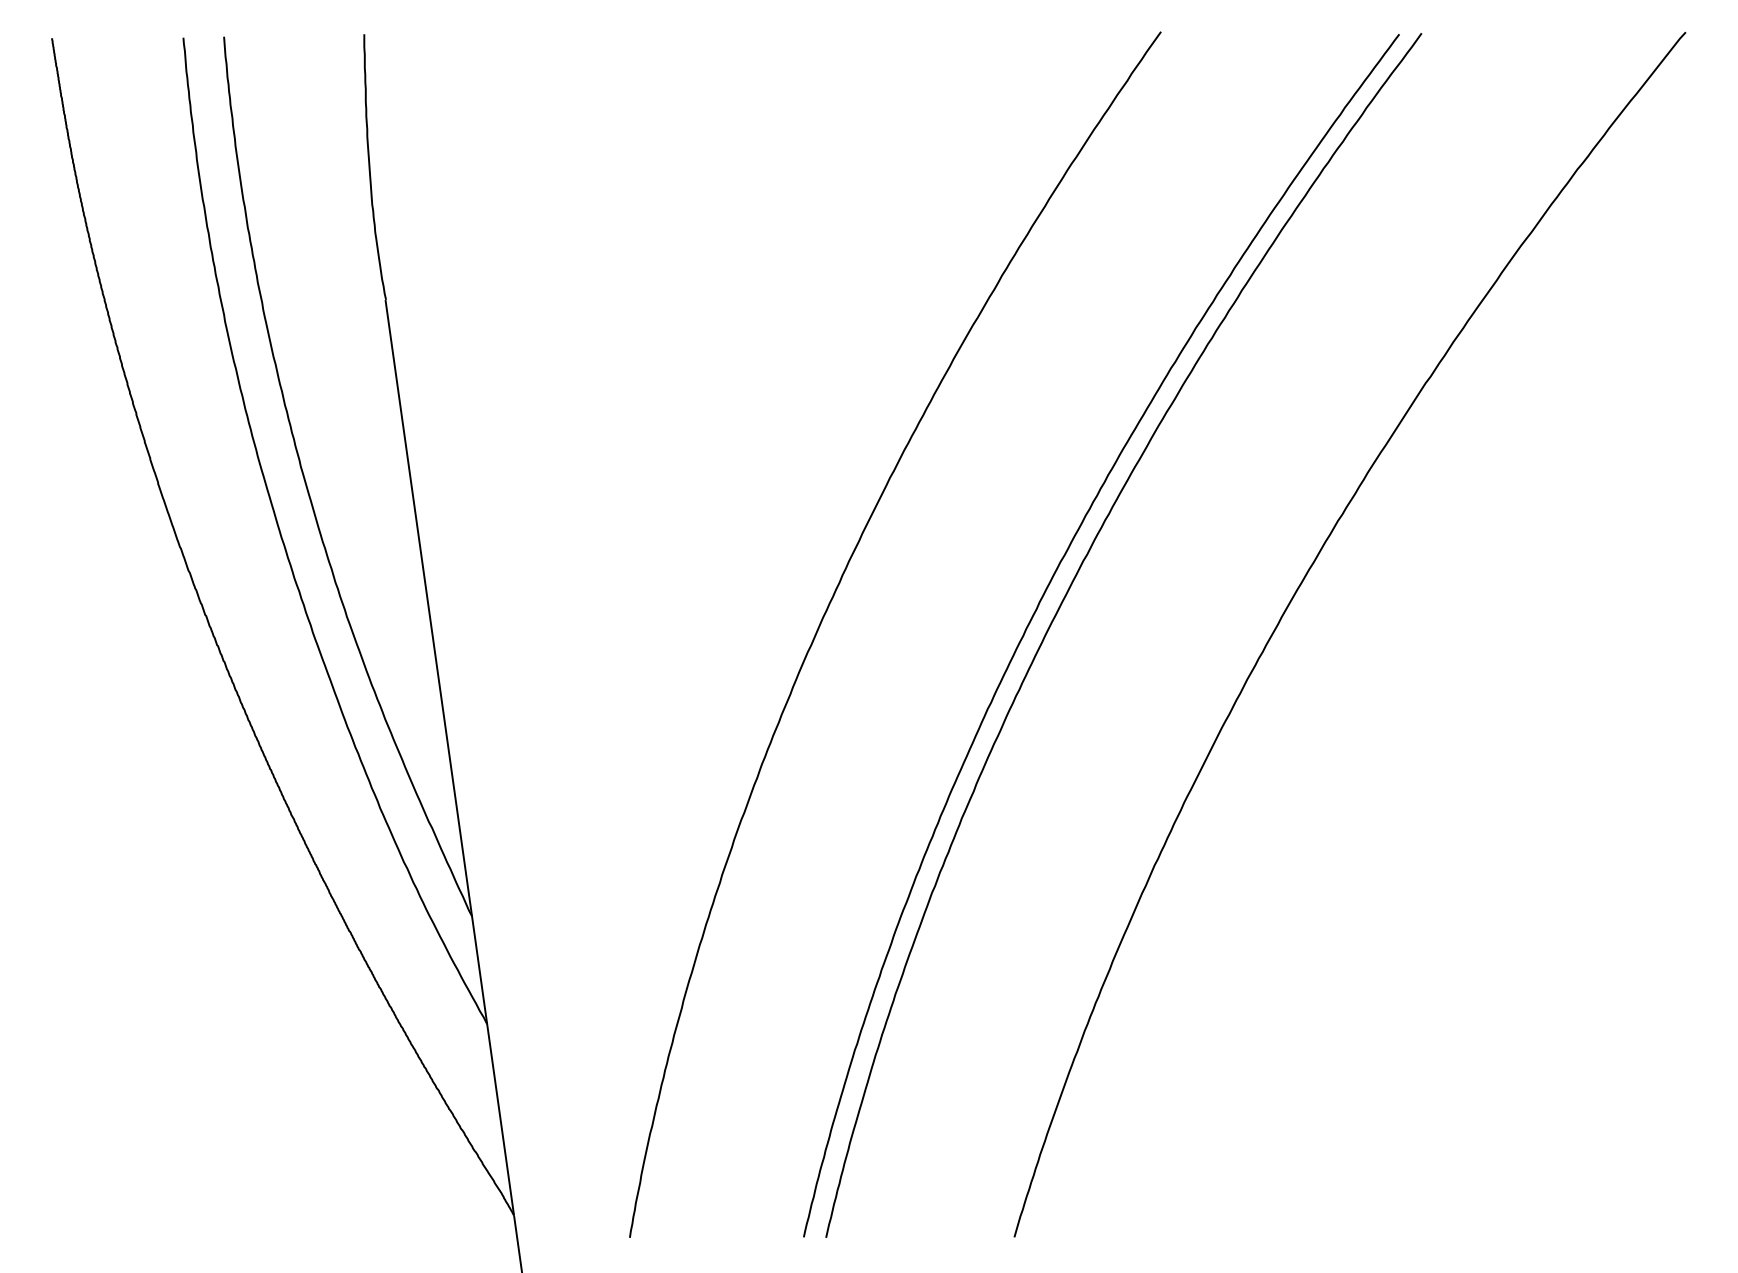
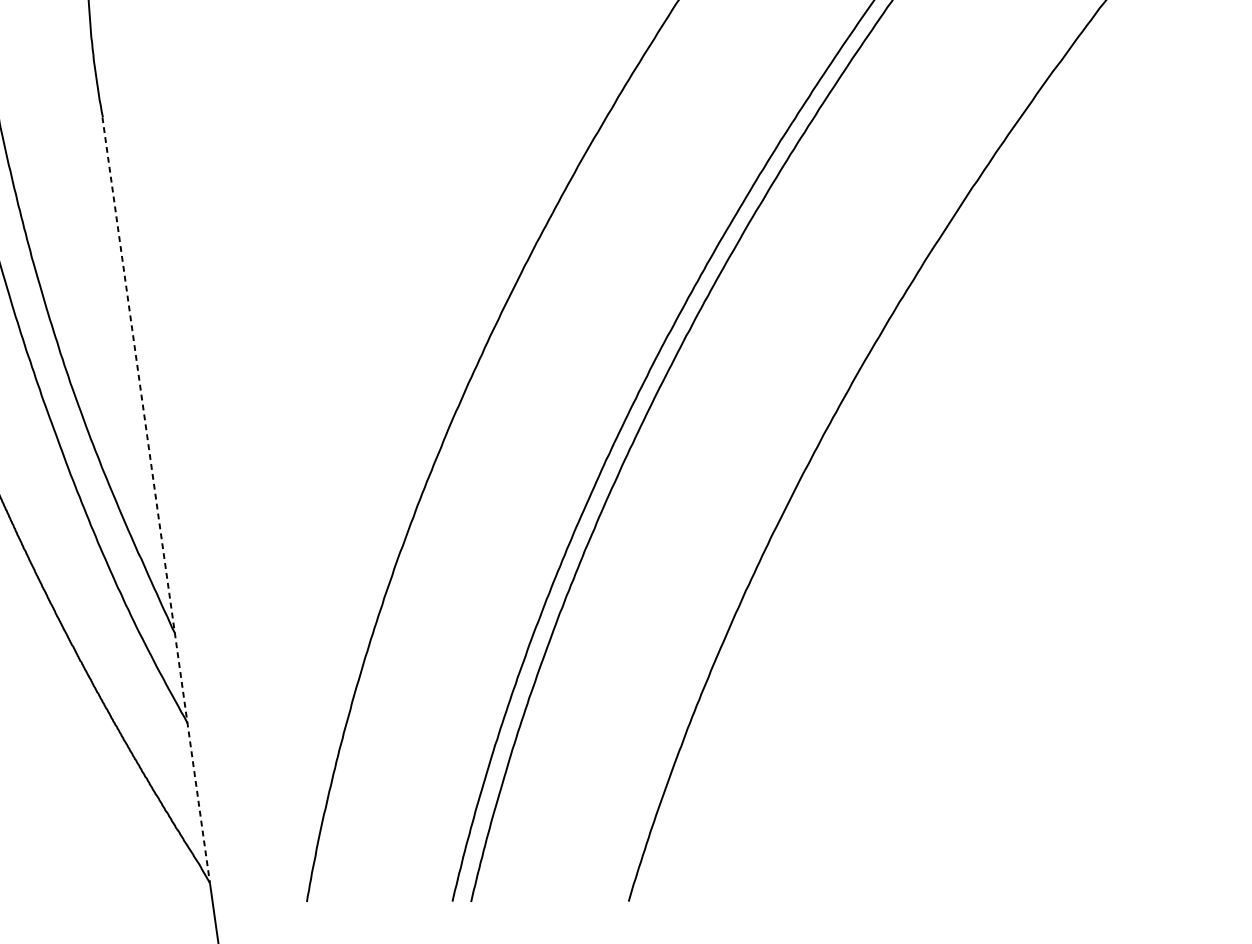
line: (449, 759) -> (155, 501), solid -> dashed

